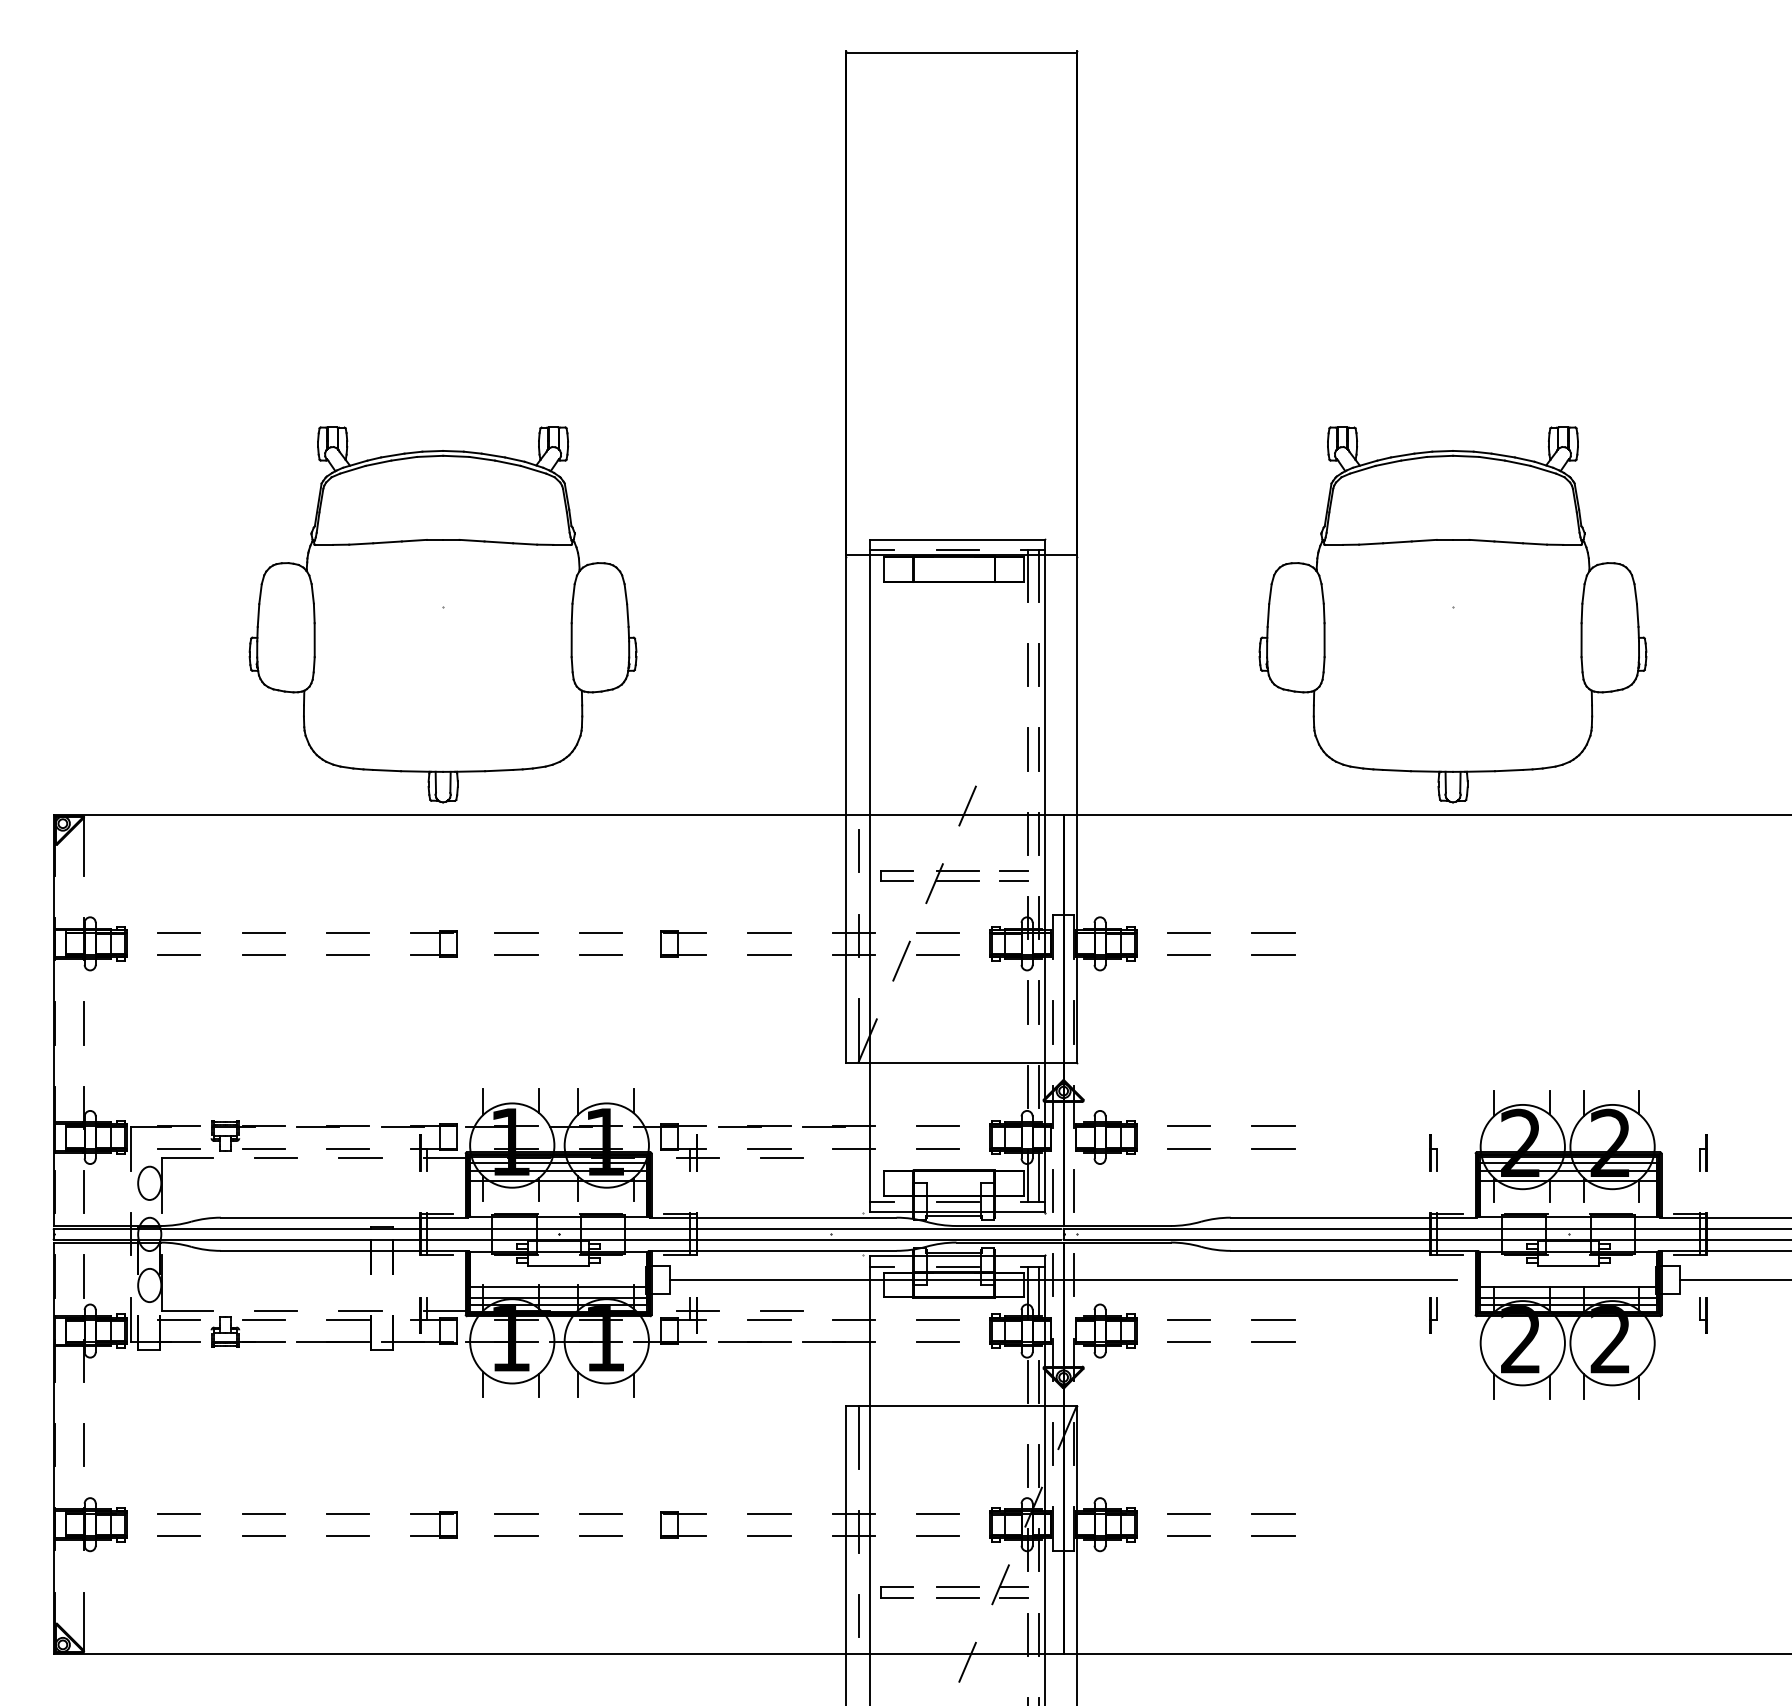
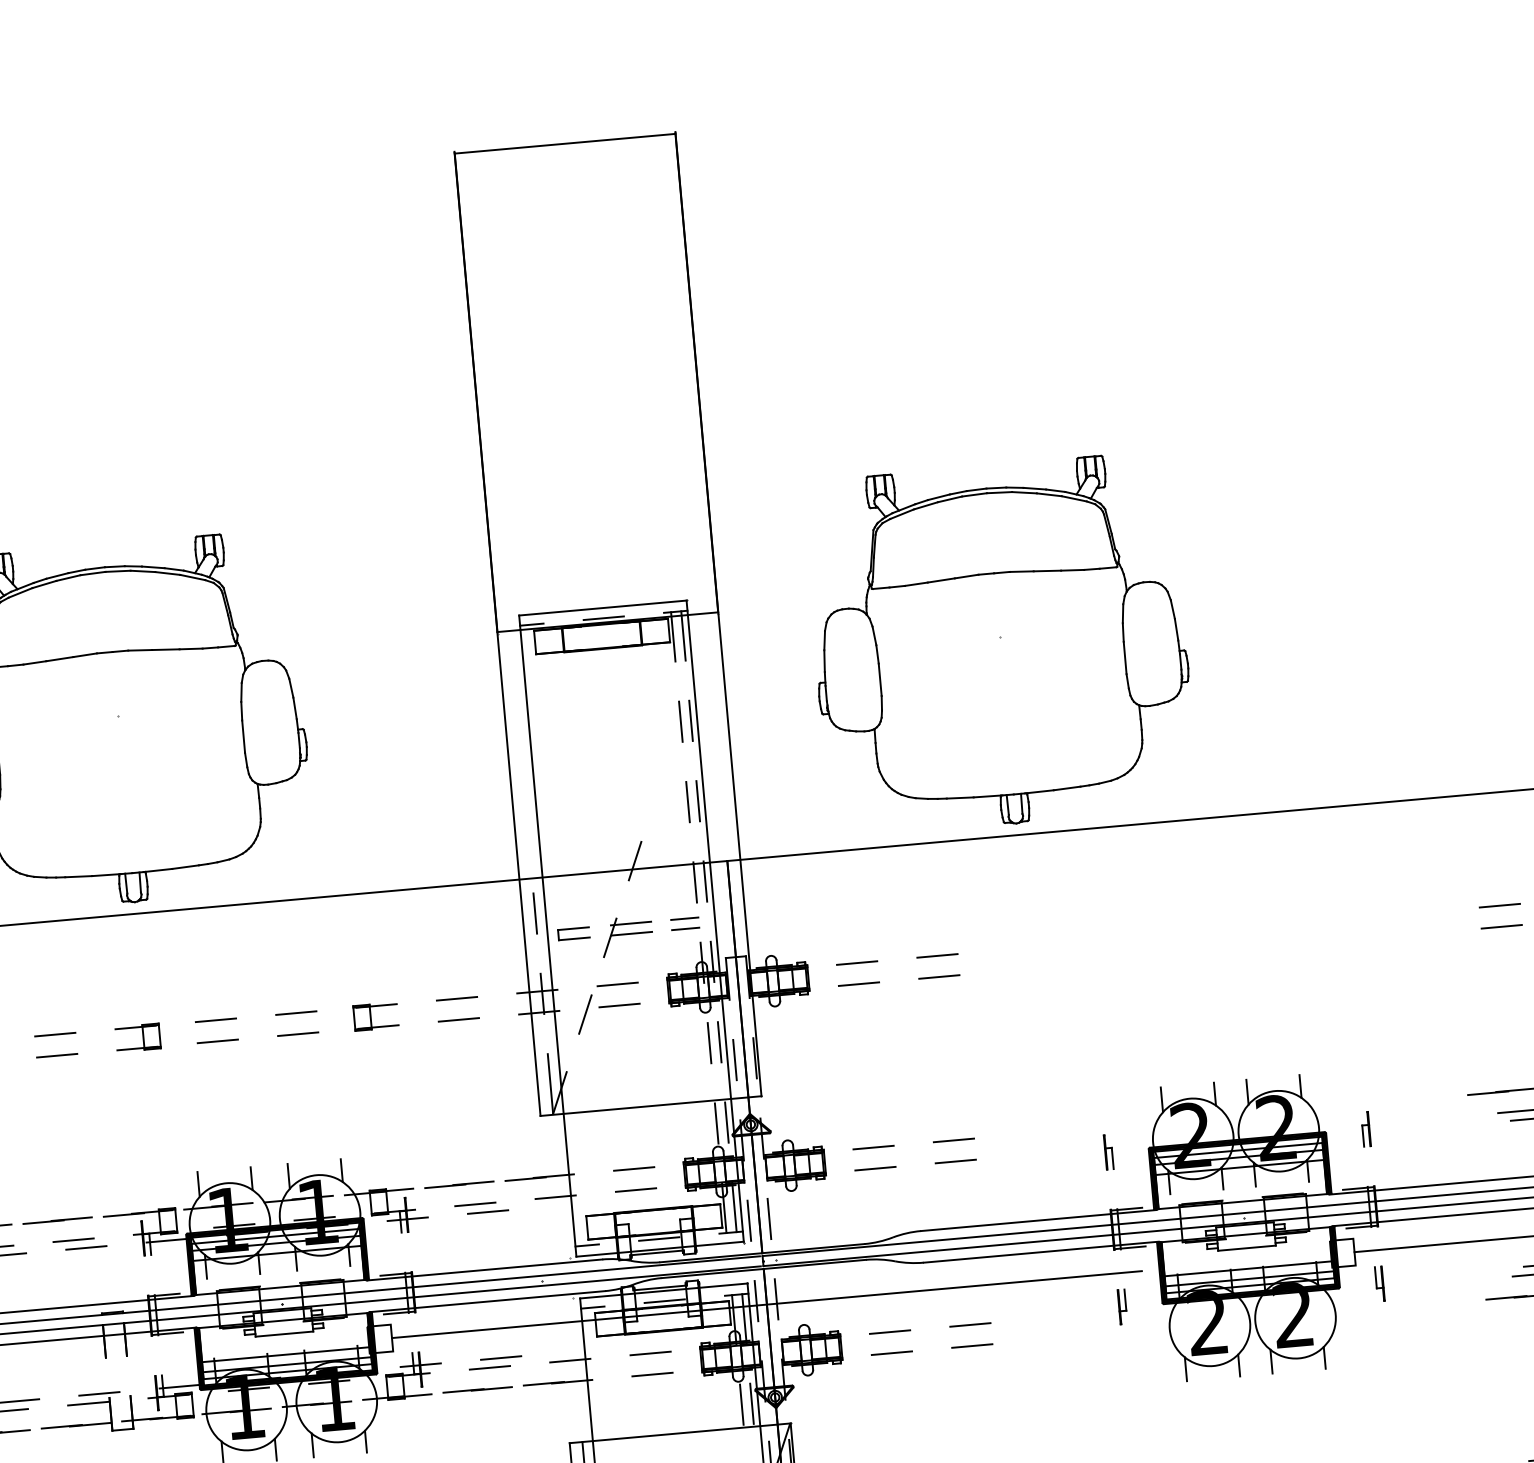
part: (1452, 614) -> (999, 644), moved

